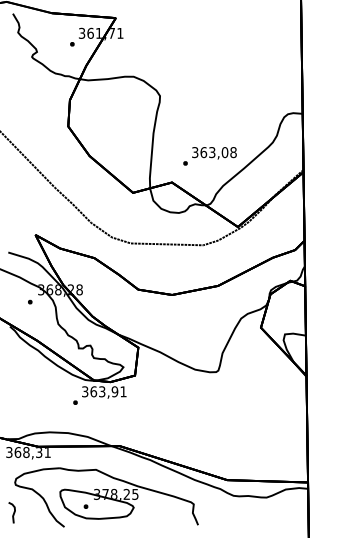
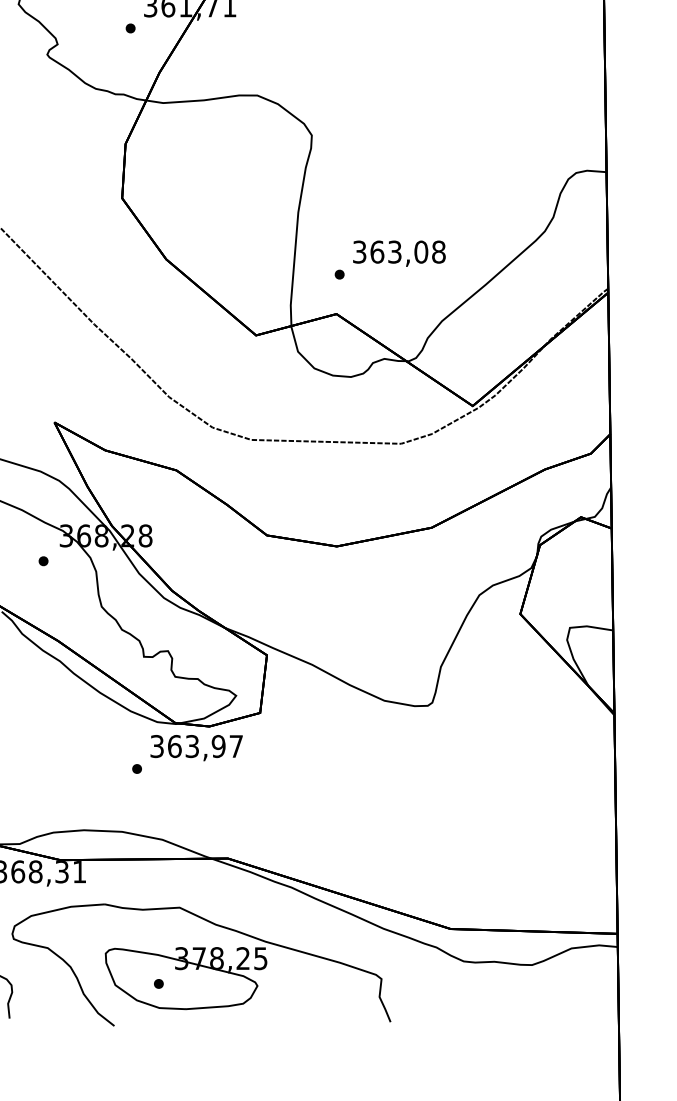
text: (209, 156) -> (389, 260), moved
text: (123, 391) -> (236, 745), 363,91 -> 363,97

